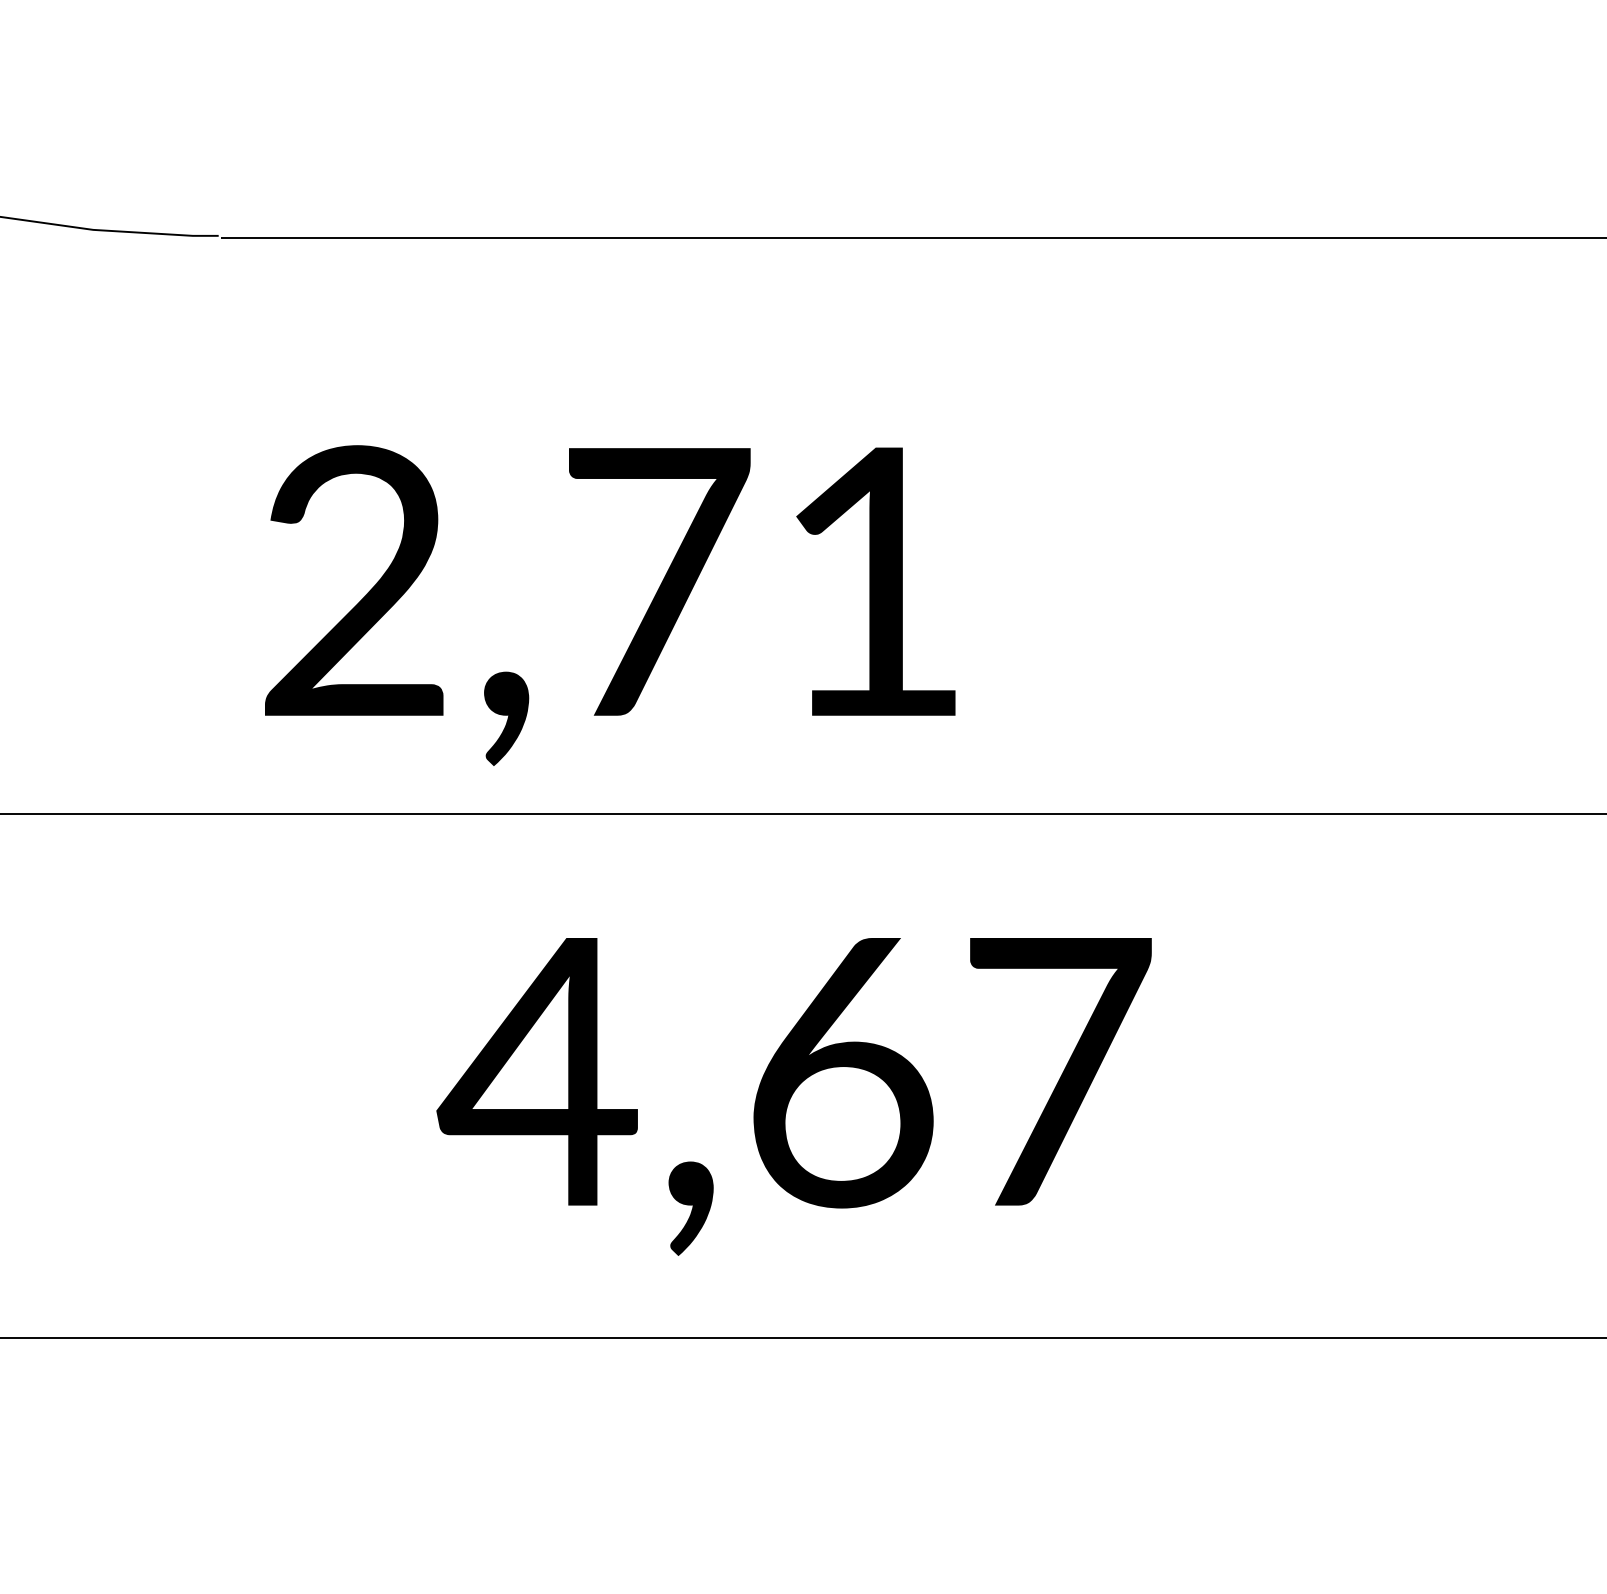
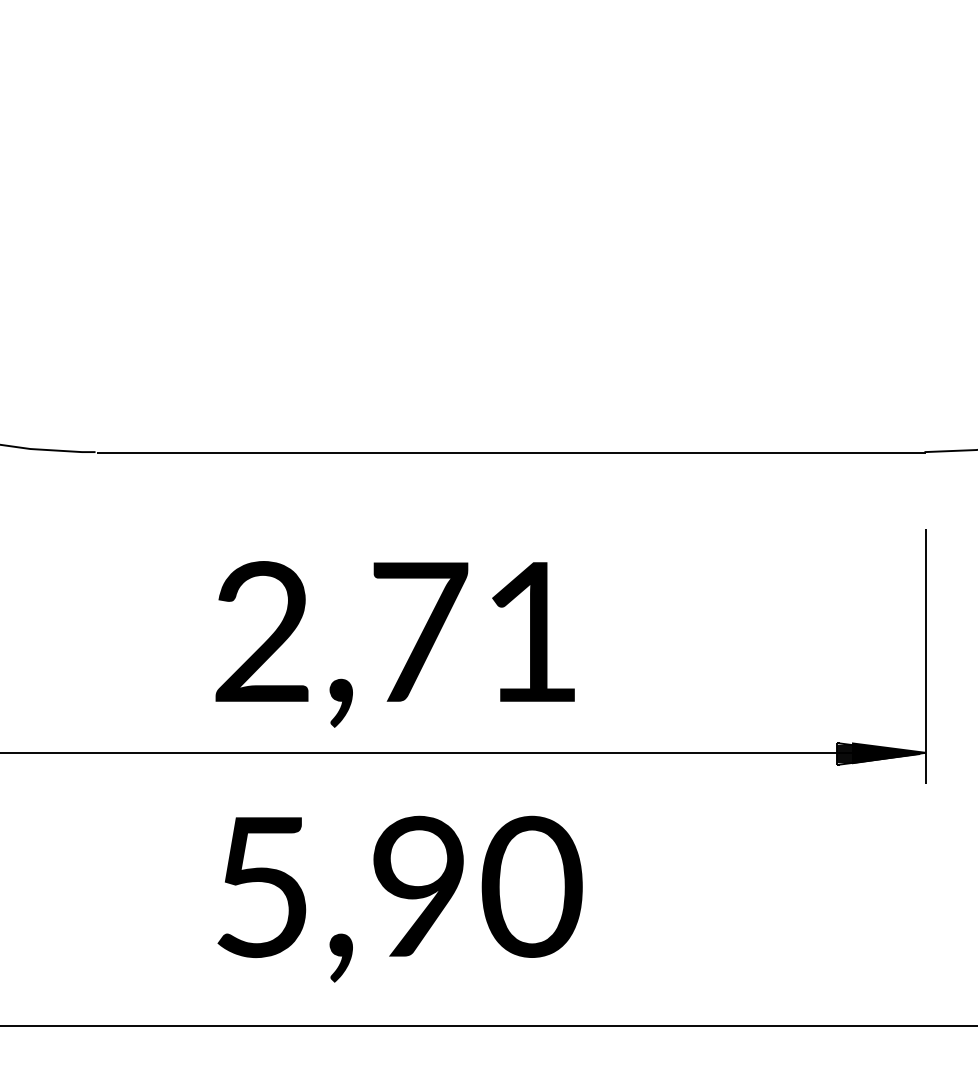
text: (608, 605) -> (394, 644), moved
text: (795, 1070) -> (395, 886), 4,67 -> 5,90

